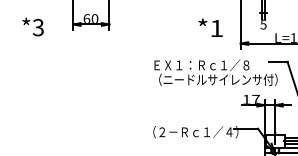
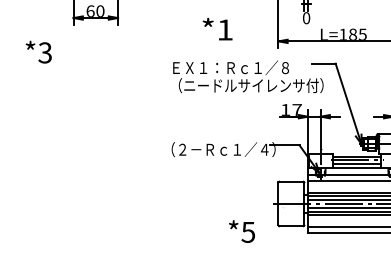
text: (263, 24) -> (306, 18), 5 -> 0
text: (32, 26) -> (38, 51), moved
text: (210, 28) -> (217, 29), moved

